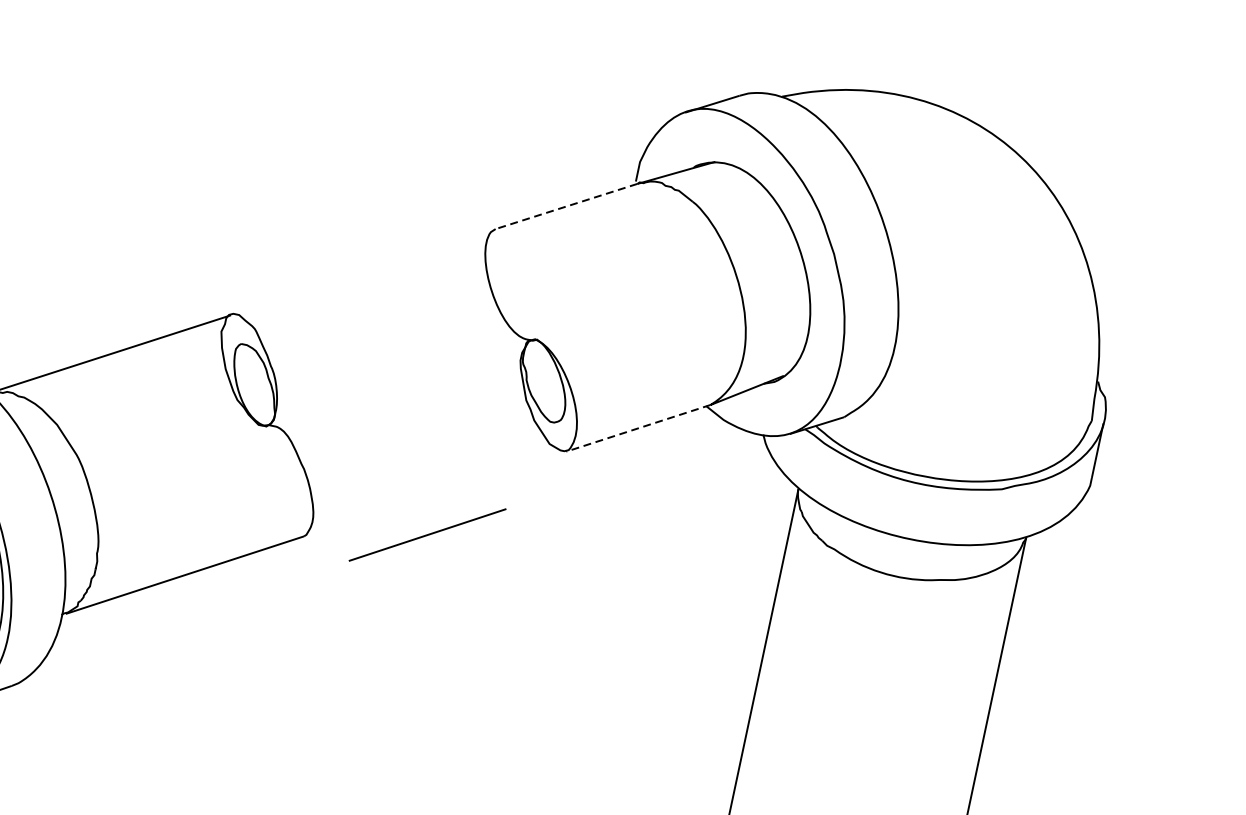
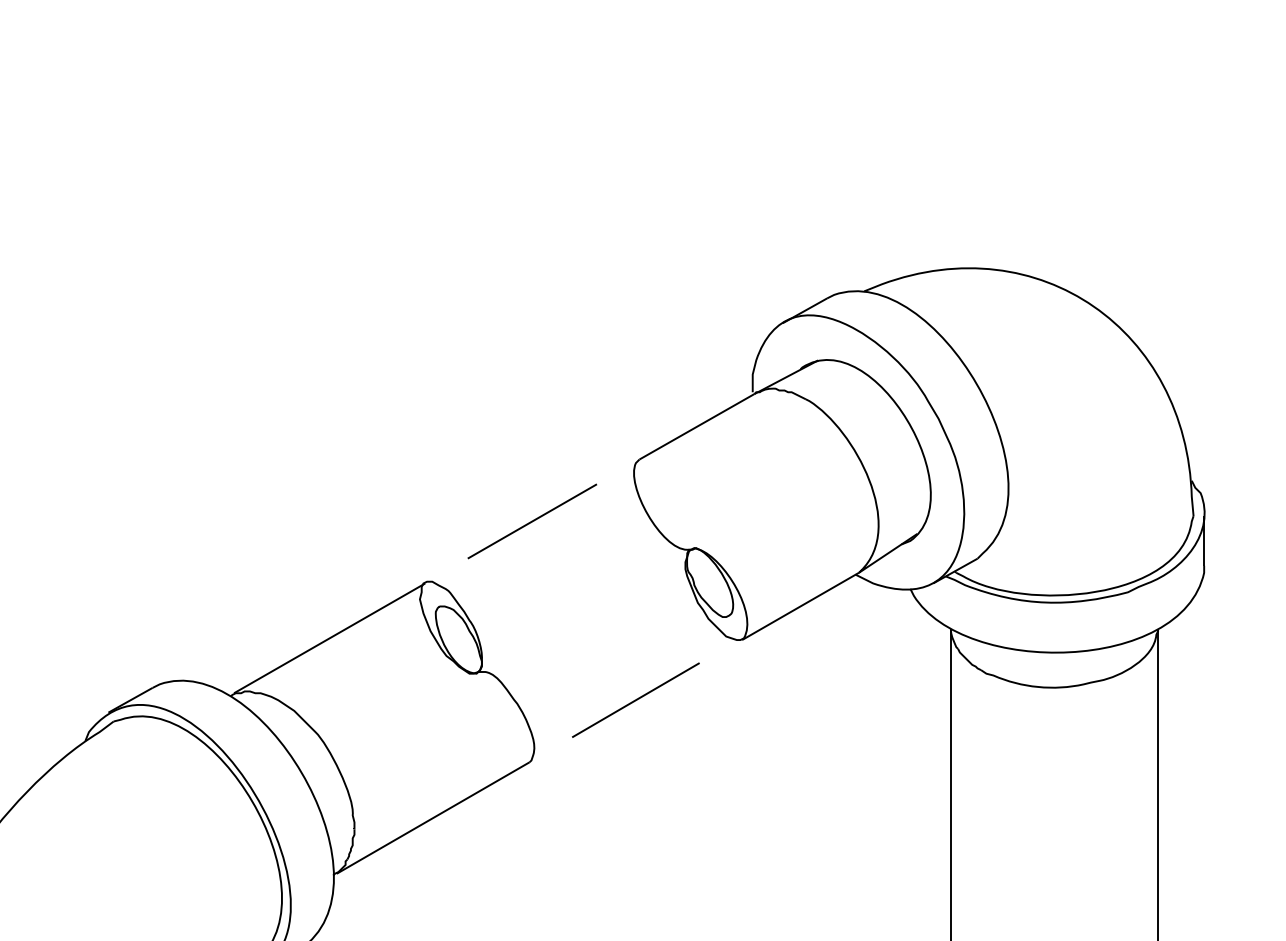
line: (565, 207) -> (696, 427), dashed -> solid
line: (363, 272) -> (532, 521), added
line: (638, 428) -> (800, 606), dashed -> solid
line: (427, 534) -> (635, 699), moved

